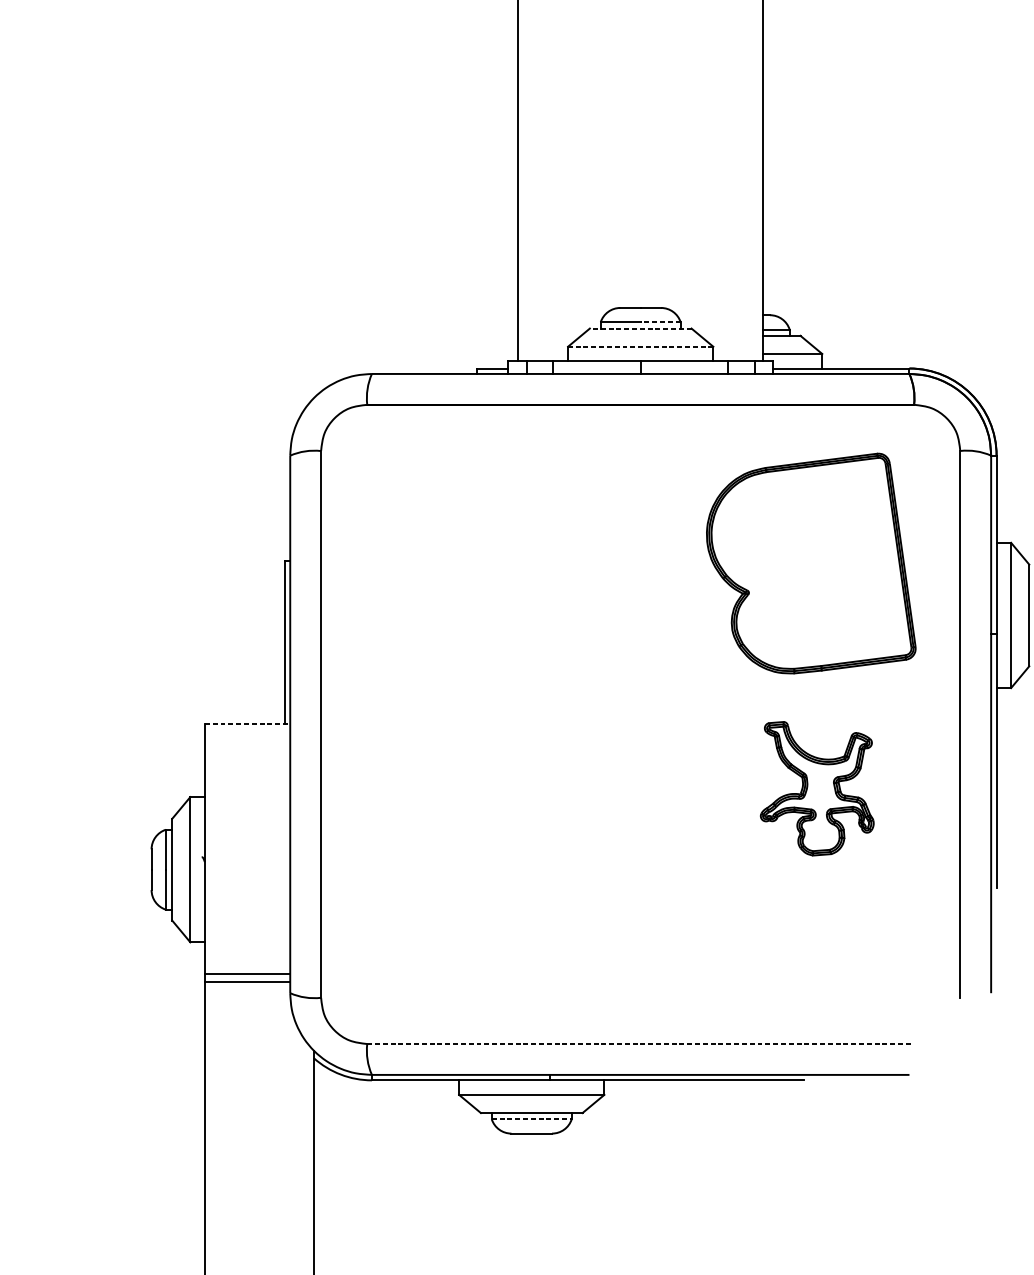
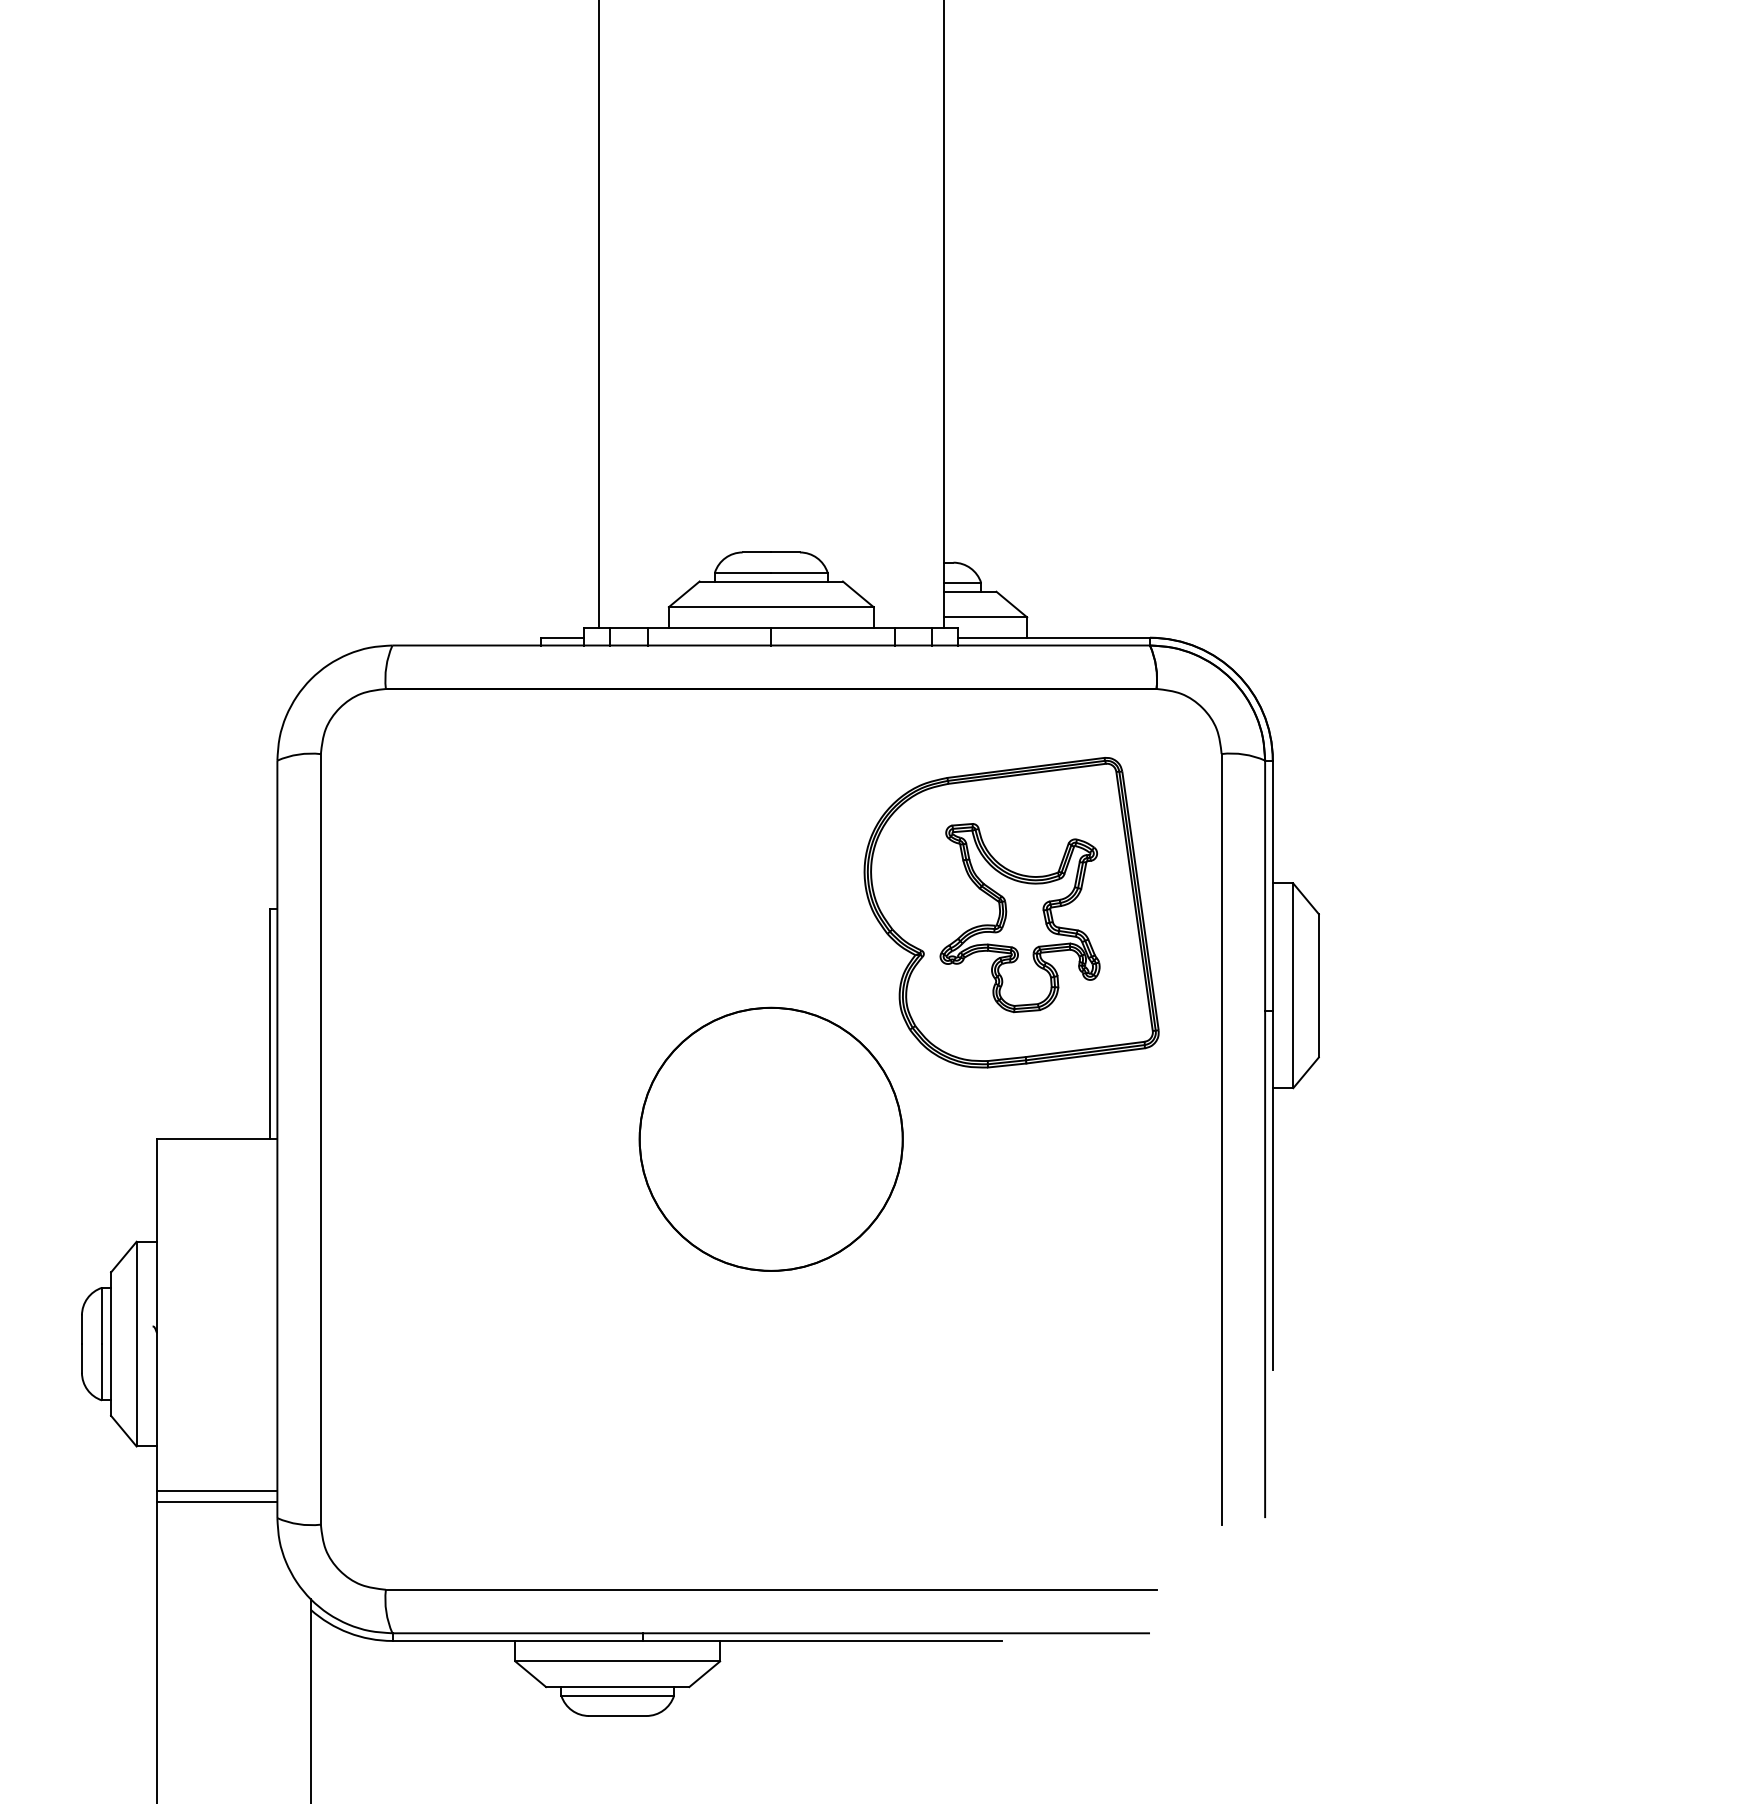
line: (660, 322) -> (798, 572), dashed -> solid
line: (640, 328) -> (771, 581), dashed -> solid
line: (640, 347) -> (770, 607), dashed -> solid
circle: (640, 723) -> (770, 1138), added
line: (247, 724) -> (217, 1139), dashed -> solid
part: (816, 789) -> (1019, 918), moved
line: (640, 1043) -> (771, 1589), dashed -> solid
line: (532, 1119) -> (618, 1695), dashed -> solid

